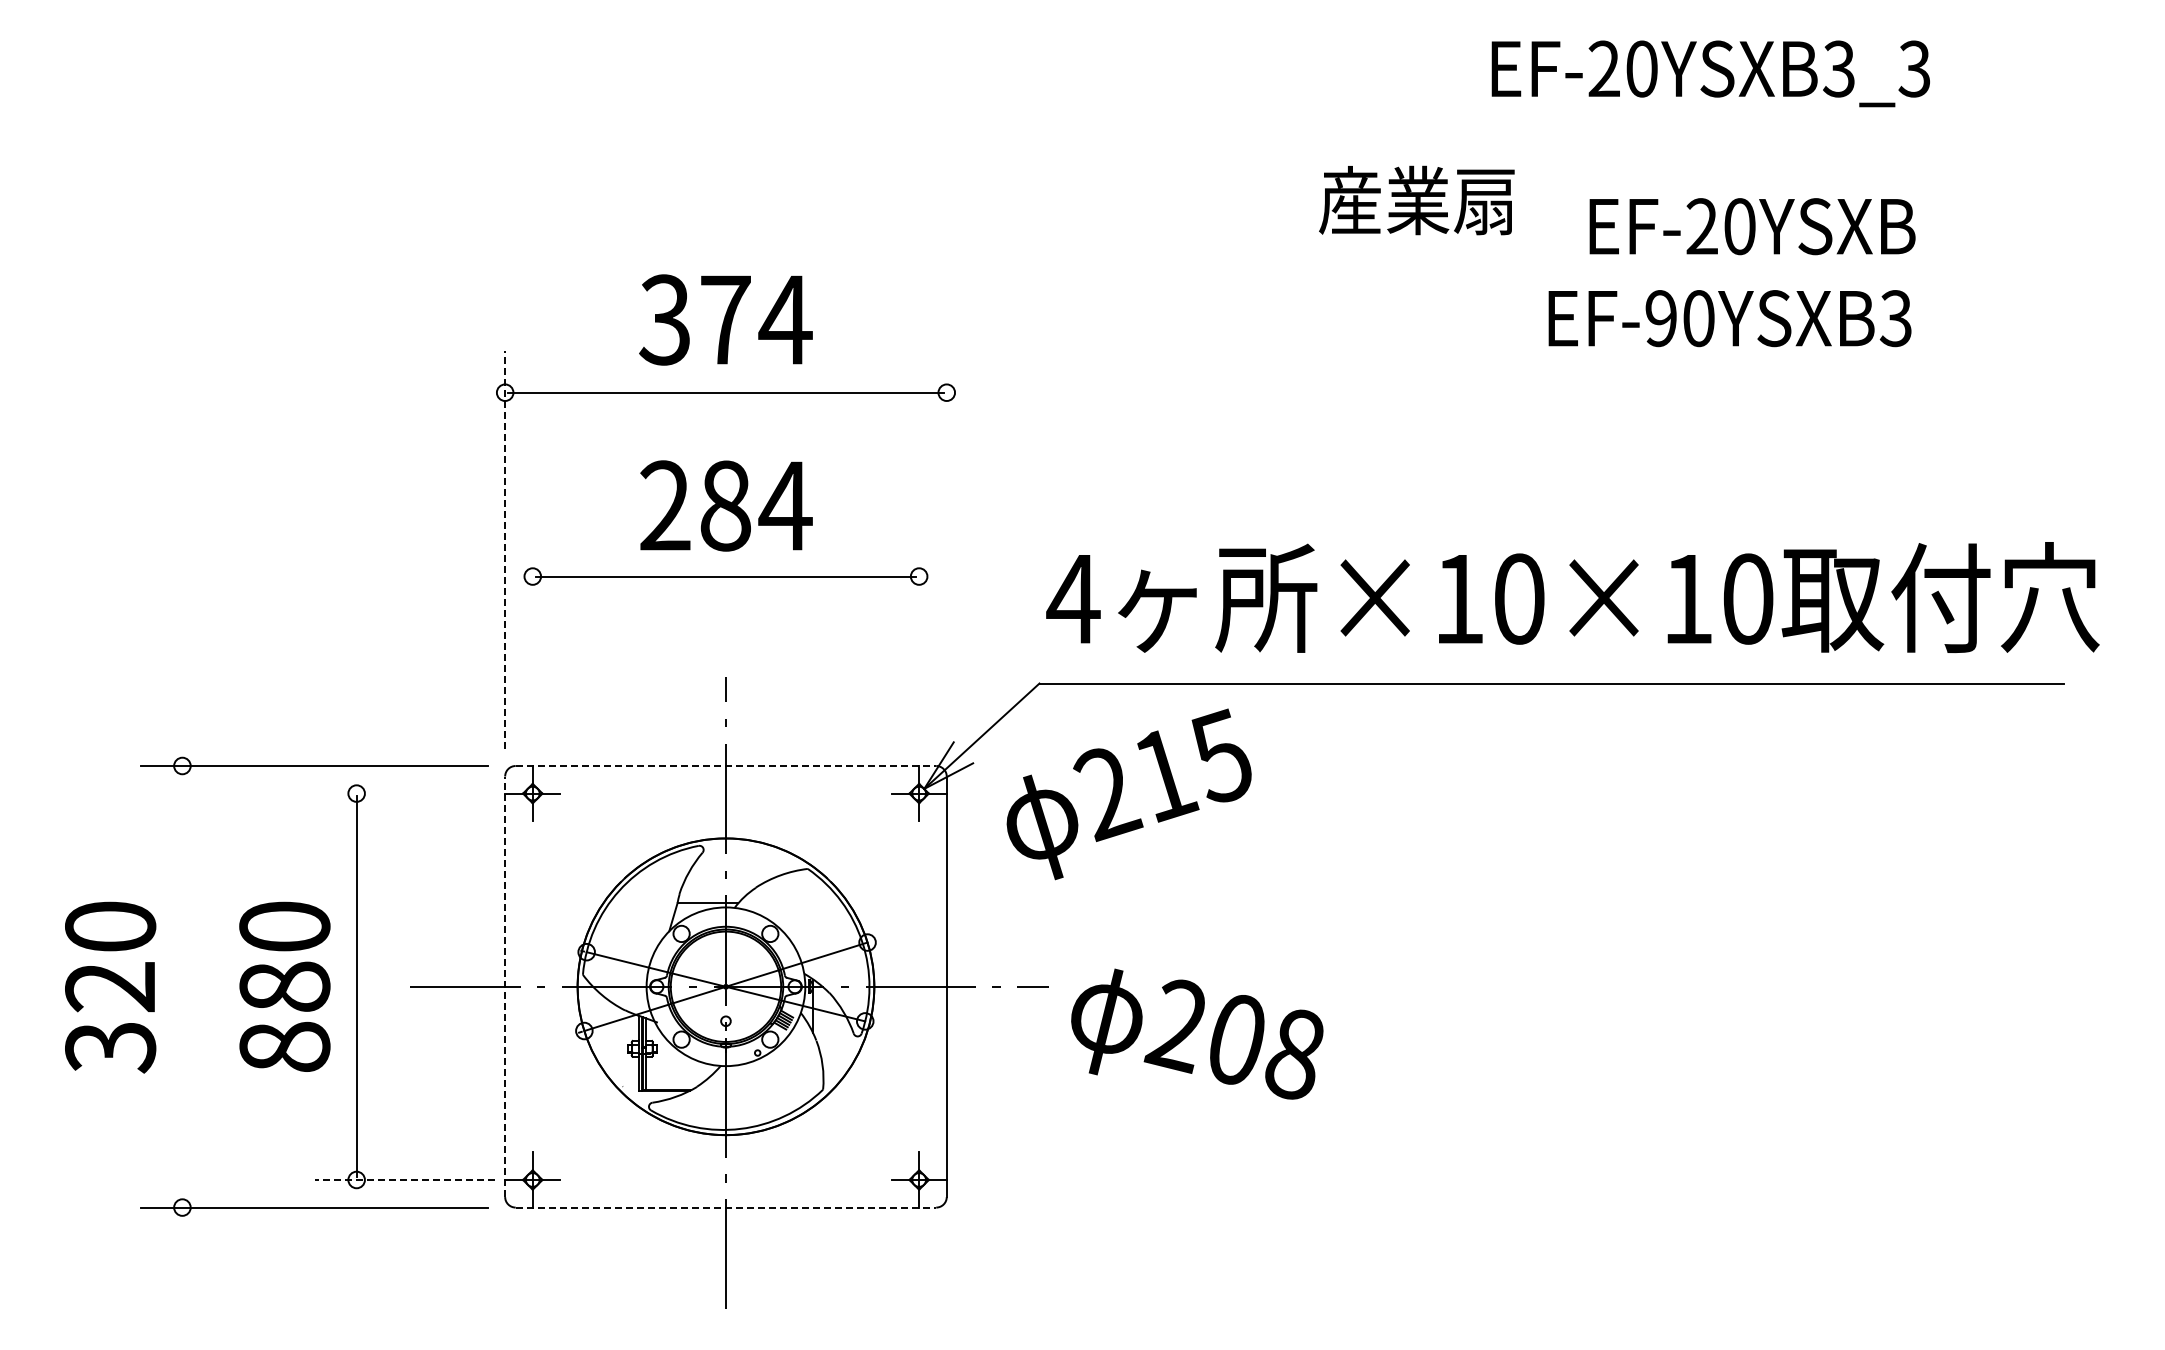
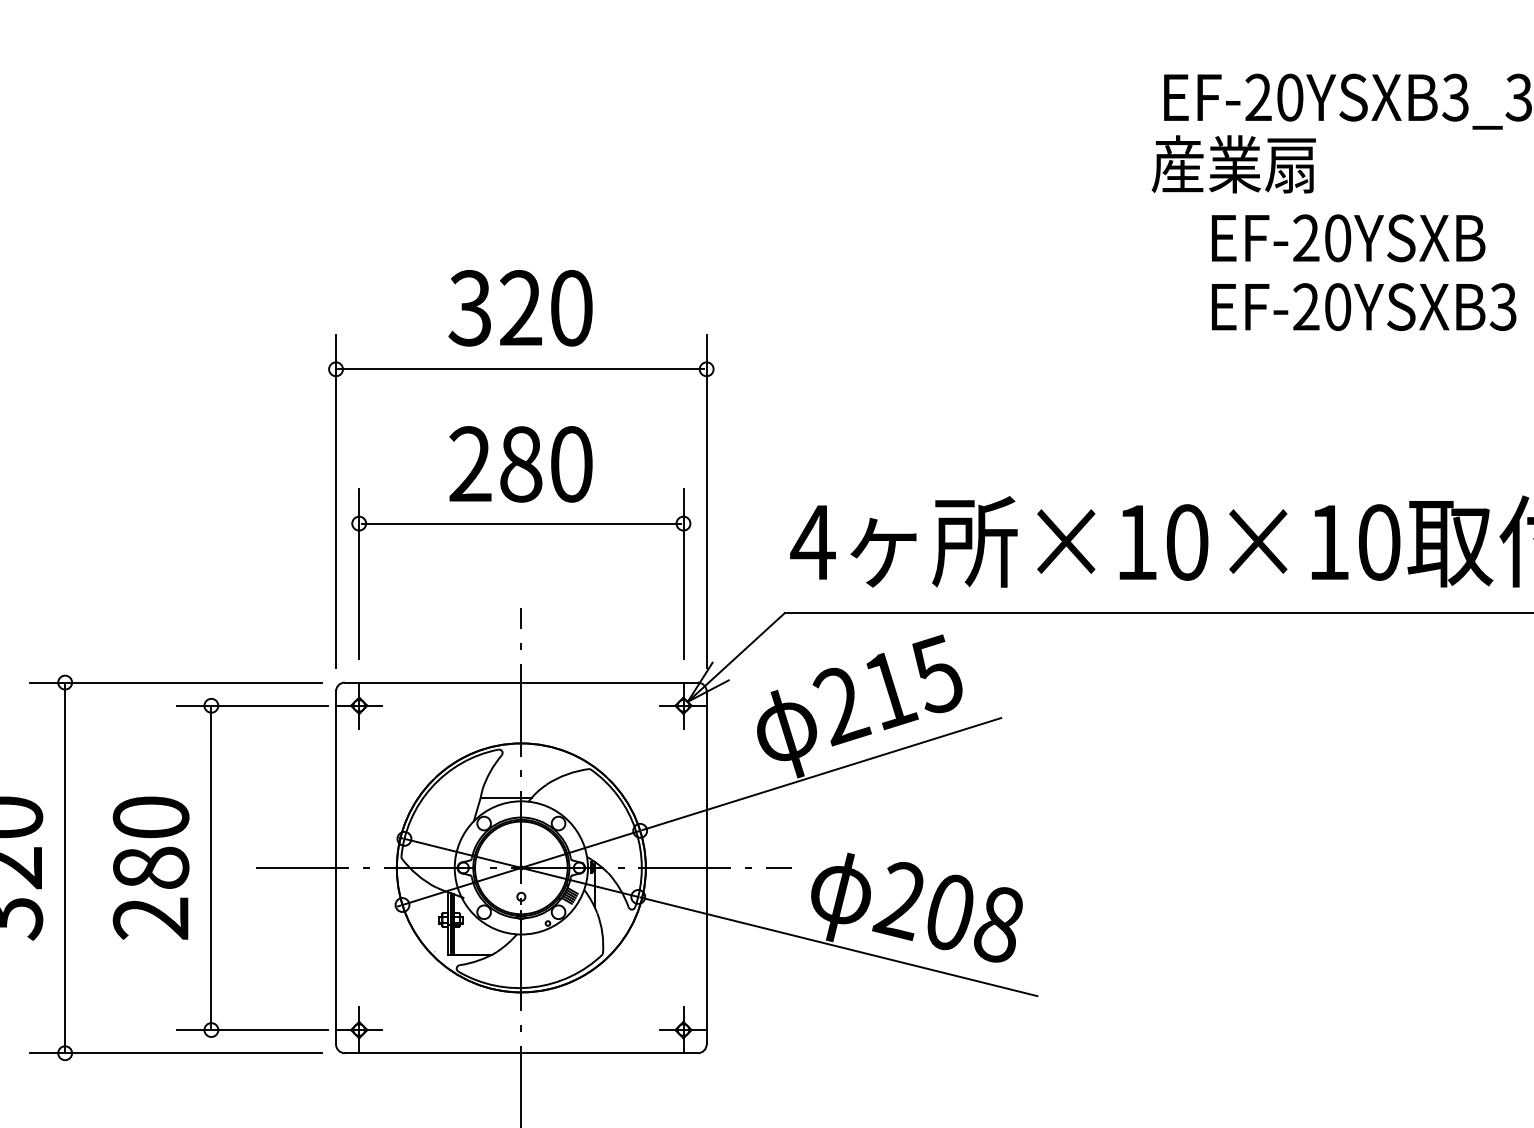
text: (1416, 200) -> (1233, 164), moved
text: (1752, 226) -> (1348, 238), moved
text: (1660, 318) -> (1305, 307), EF-90YSXB3 -> EF-20YSXB3
text: (756, 319) -> (546, 307), 374 -> 320
text: (785, 505) -> (571, 463), 284 -> 280
line: (946, 549) -> (706, 500), added
line: (505, 550) -> (336, 501), dashed -> solid
line: (532, 636) -> (358, 573), added
line: (919, 636) -> (683, 573), added
line: (726, 766) -> (521, 683), dashed -> solid
line: (405, 793) -> (252, 705), added
line: (1083, 874) -> (821, 773), added
line: (182, 986) -> (65, 867), added
line: (505, 986) -> (336, 867), dashed -> solid
text: (284, 1046) -> (150, 918), 880 -> 280
line: (1103, 1080) -> (838, 946), added
line: (404, 1179) -> (251, 1029), dashed -> solid
line: (726, 1207) -> (521, 1053), dashed -> solid

